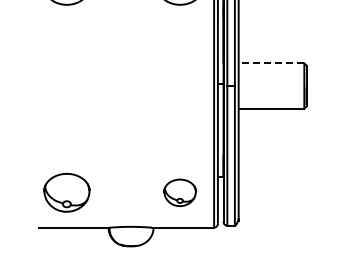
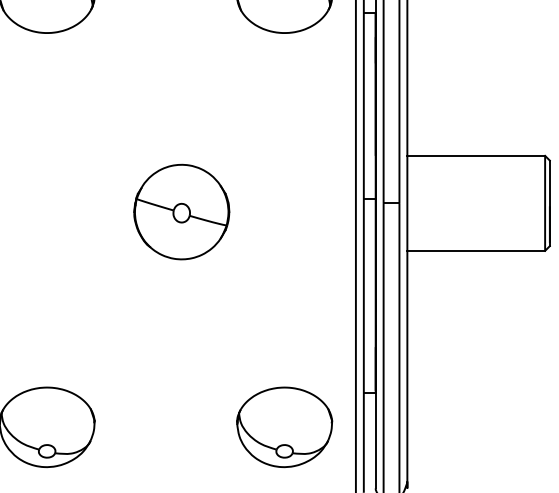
line: (271, 63) -> (476, 156), dashed -> solid
part: (130, 89) -> (180, 210), added
part: (179, 192) -> (283, 426), size x1.43

